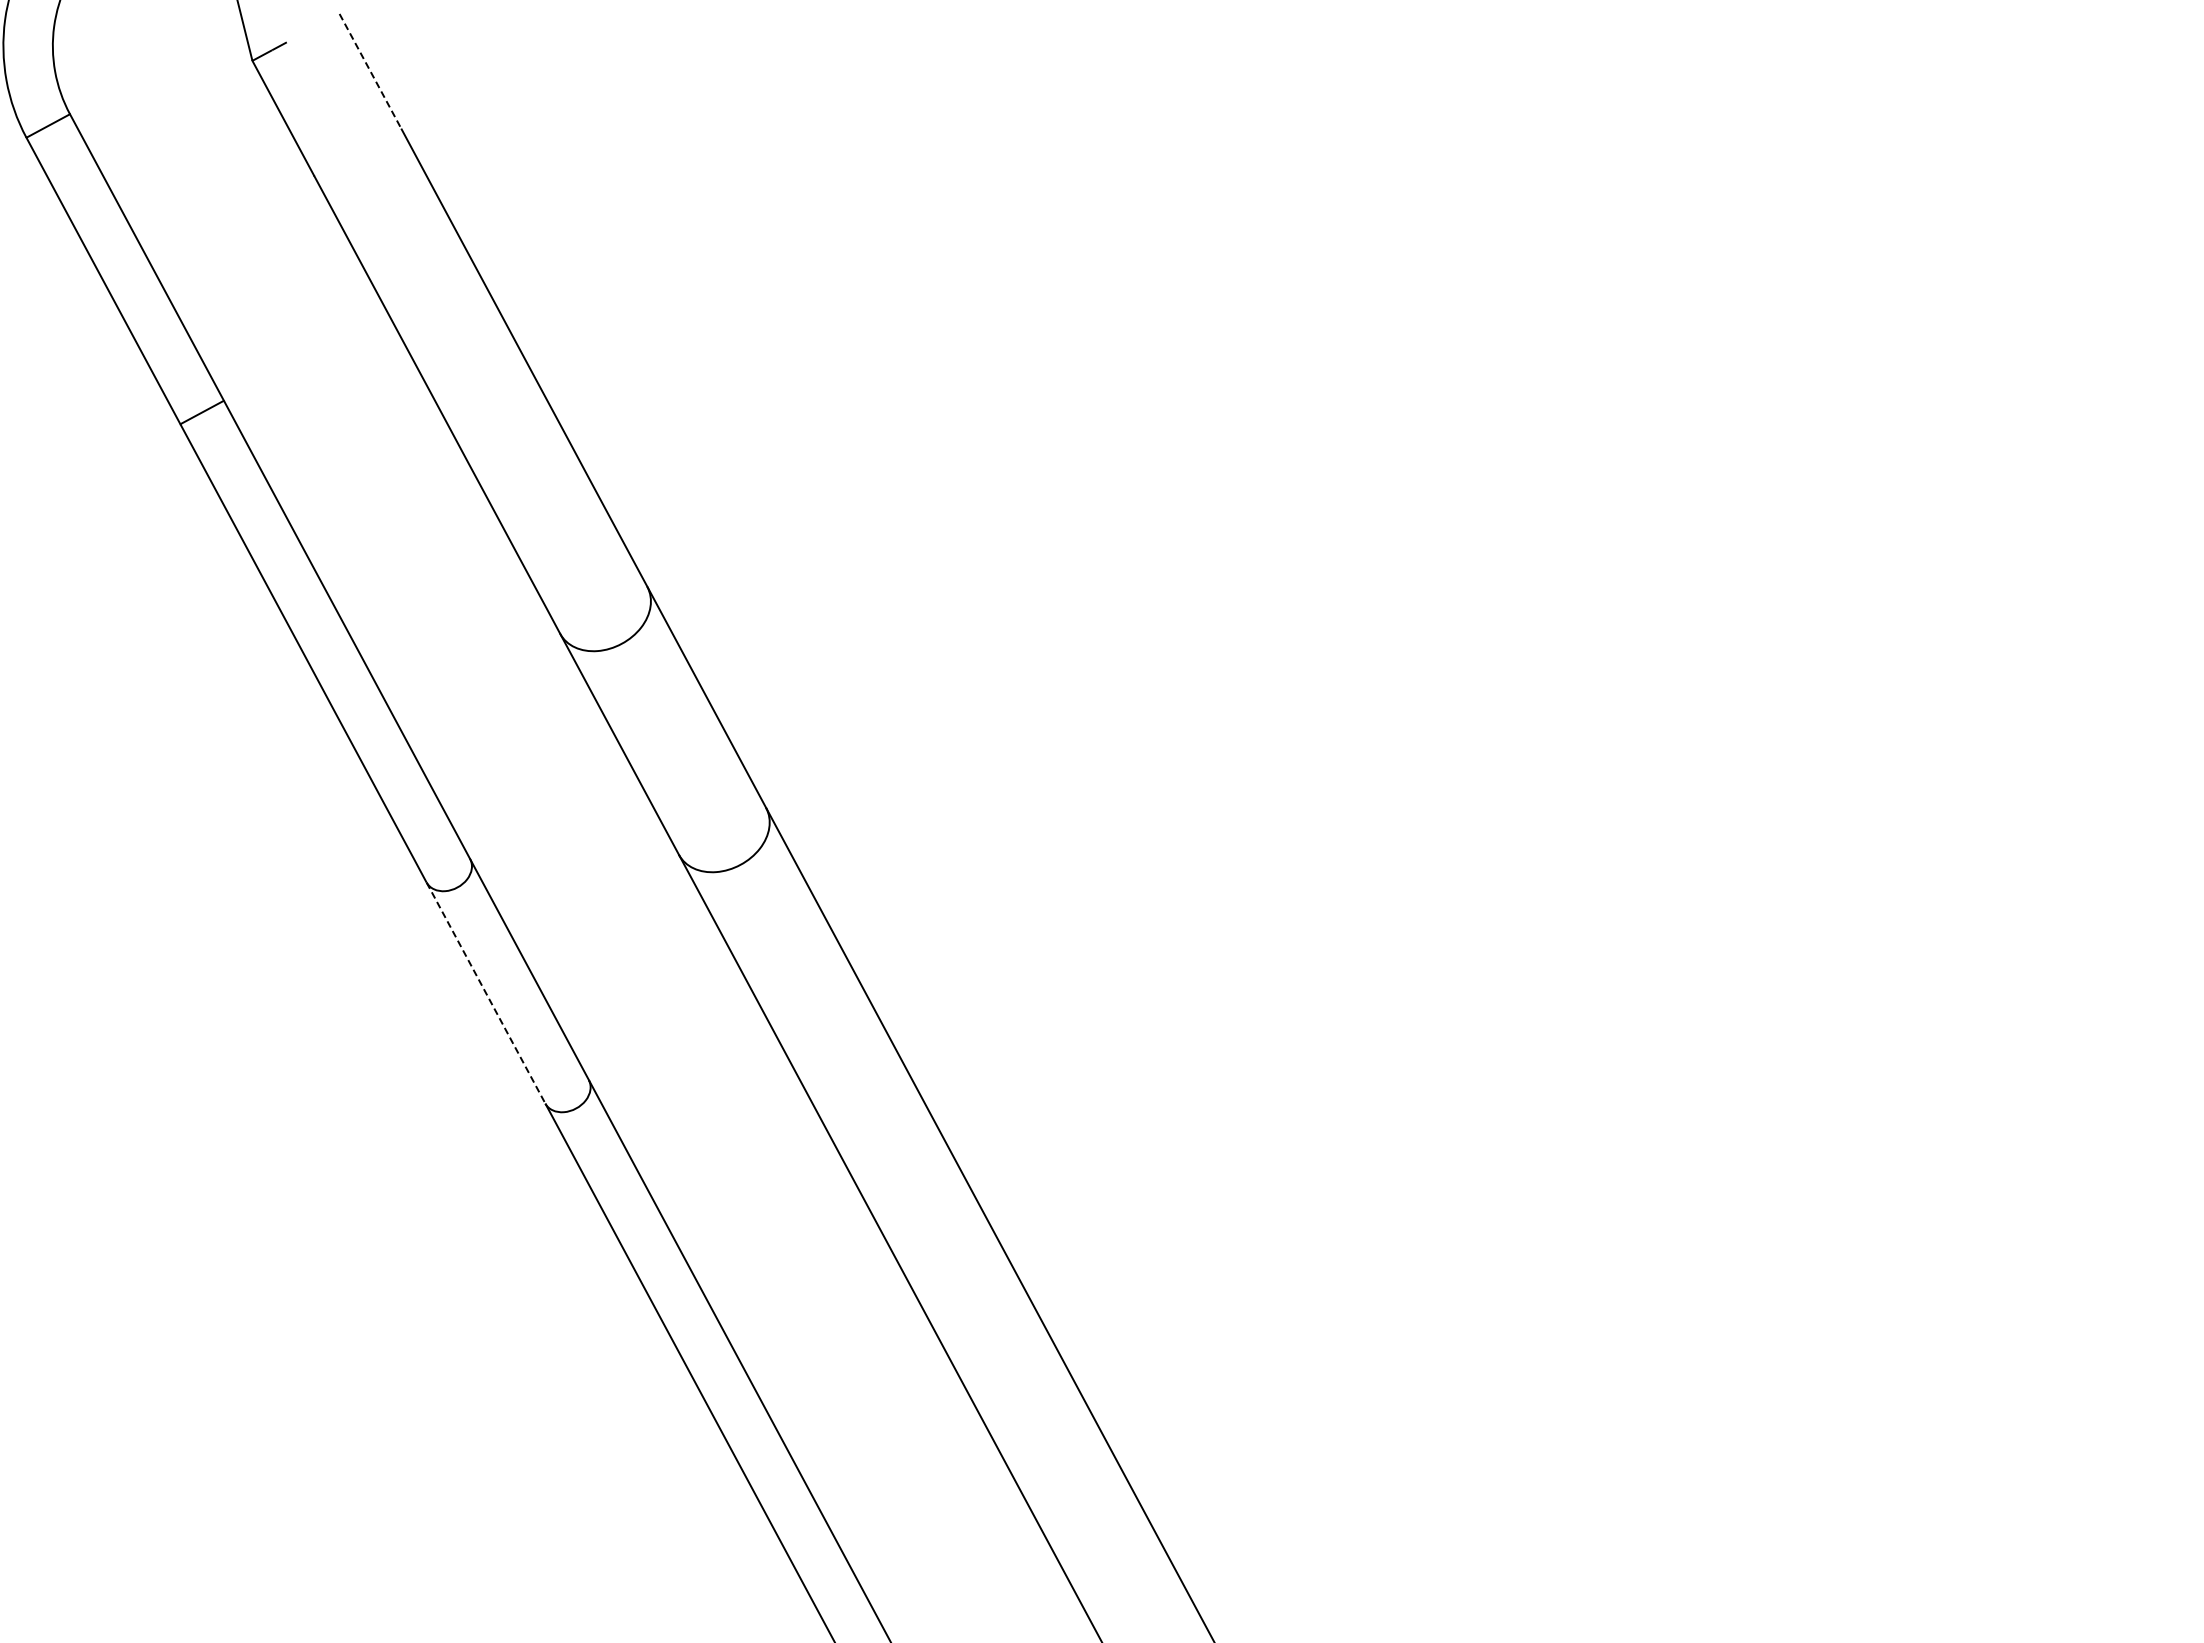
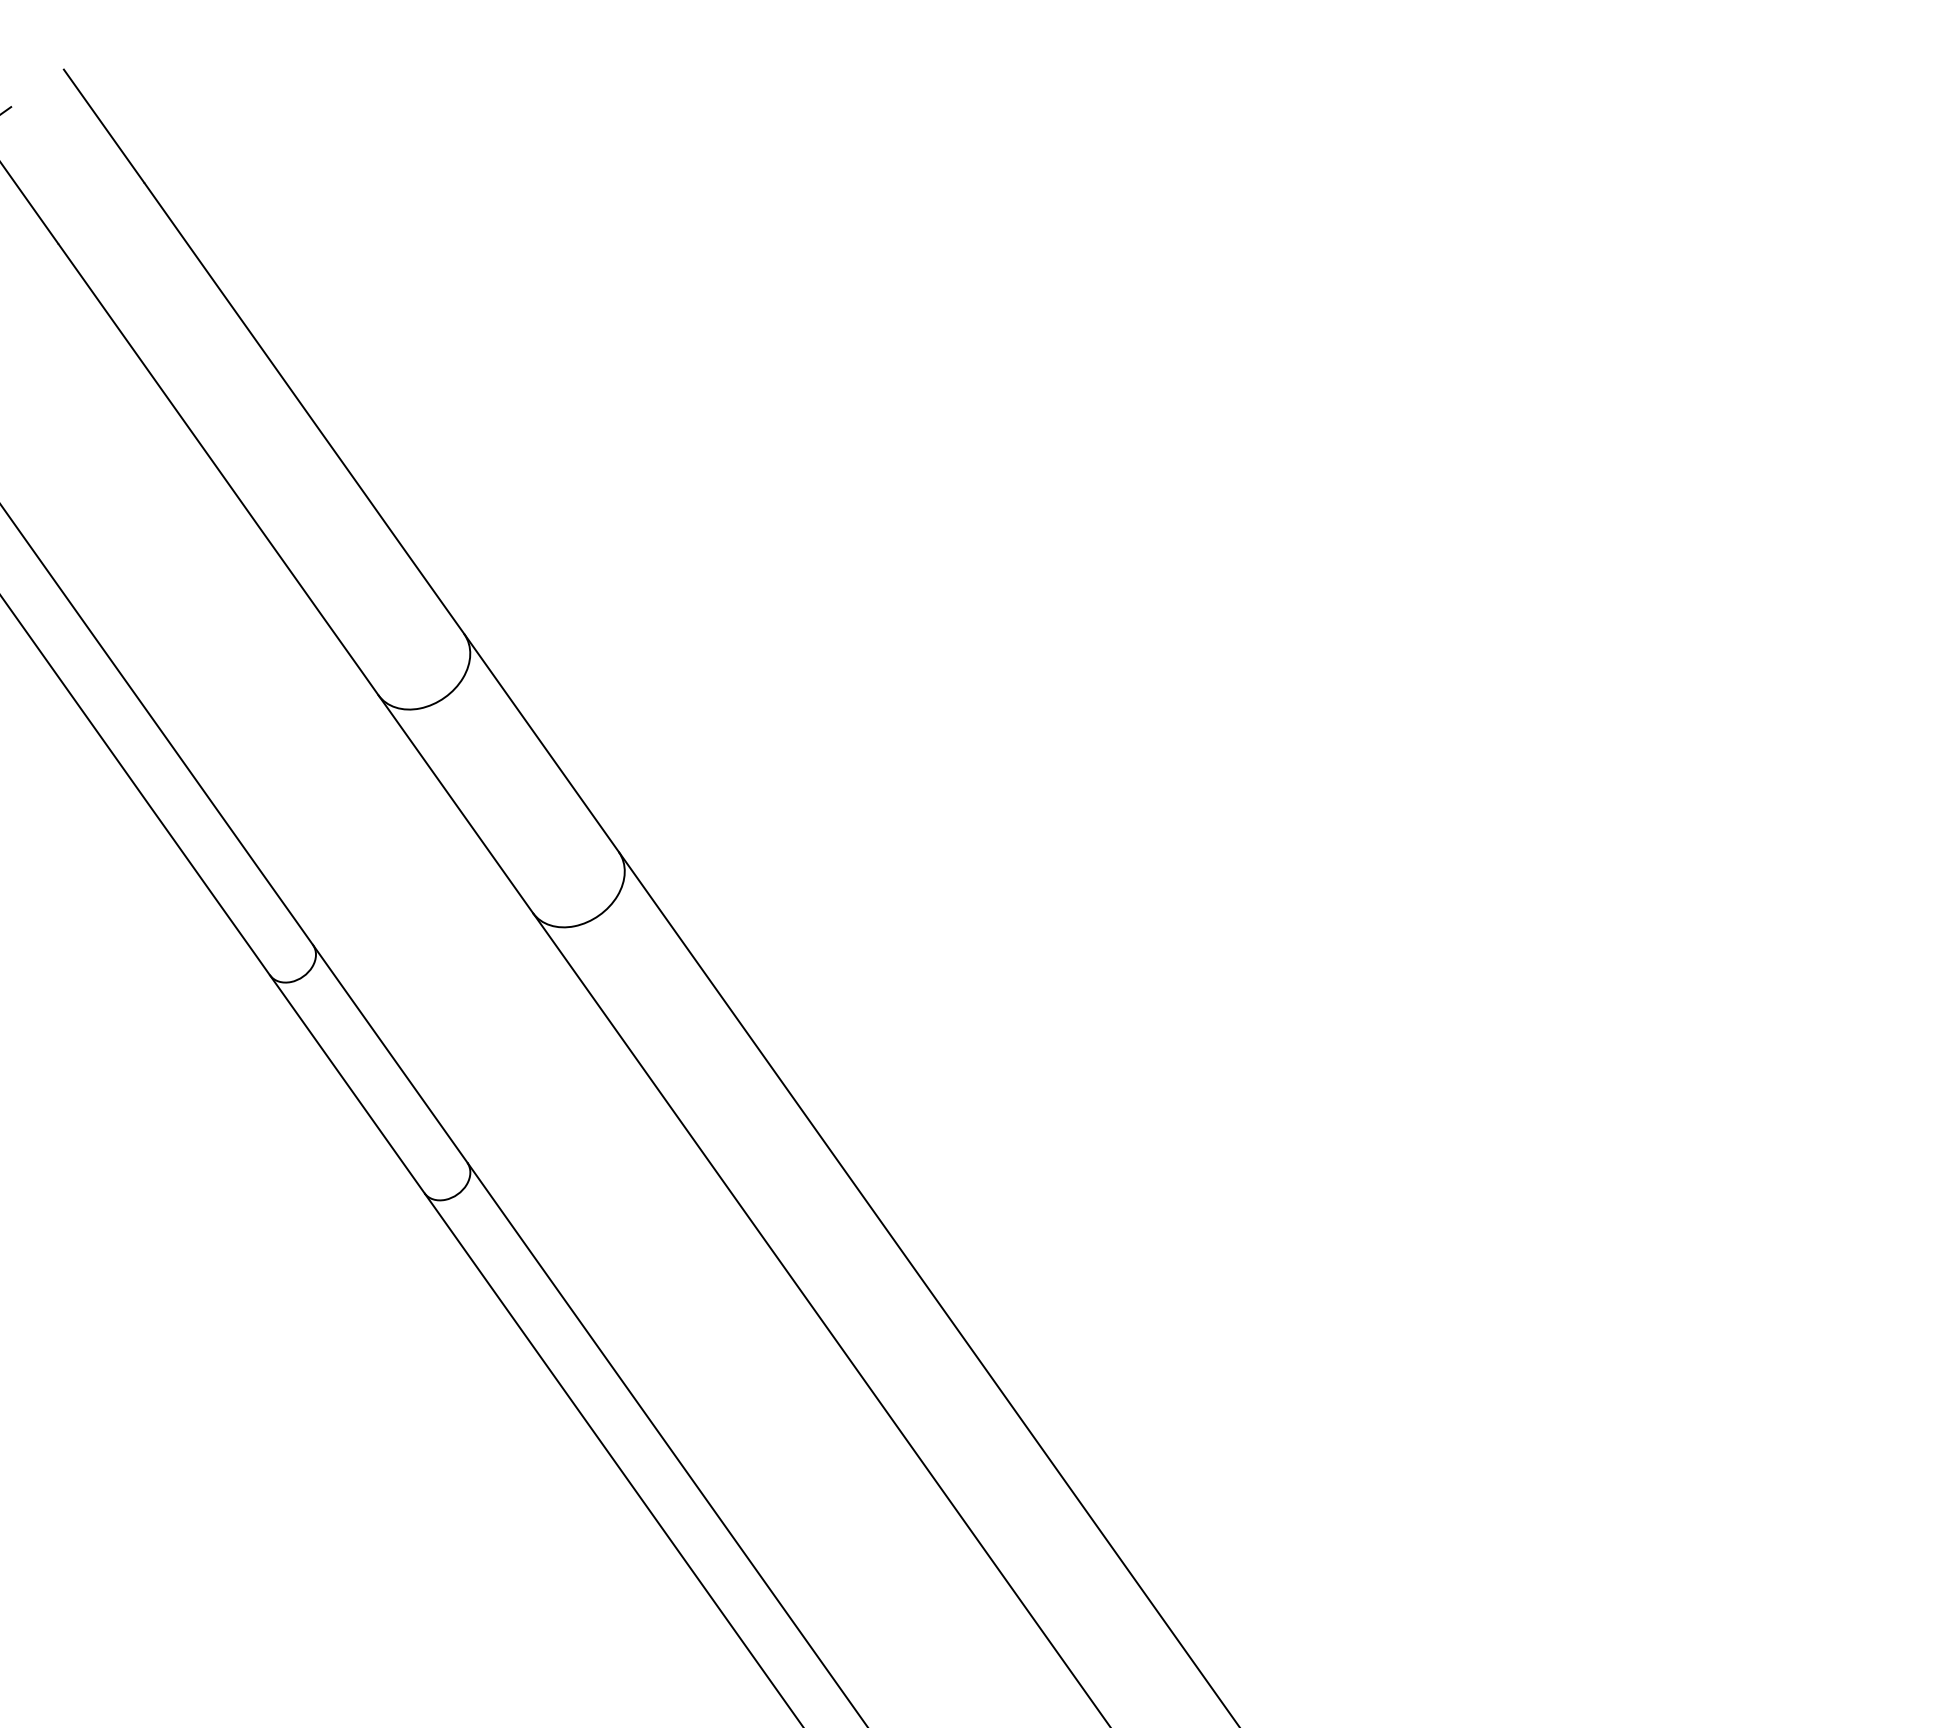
line: (370, 71) -> (104, 126), dashed -> solid
line: (486, 993) -> (347, 1084), dashed -> solid

